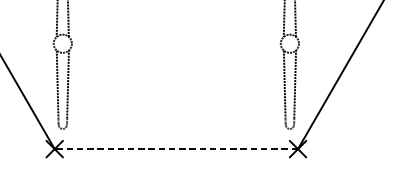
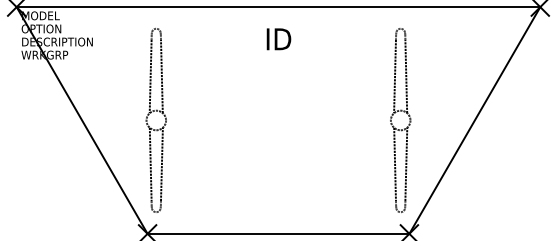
line: (176, 148) -> (278, 233), dashed -> solid

